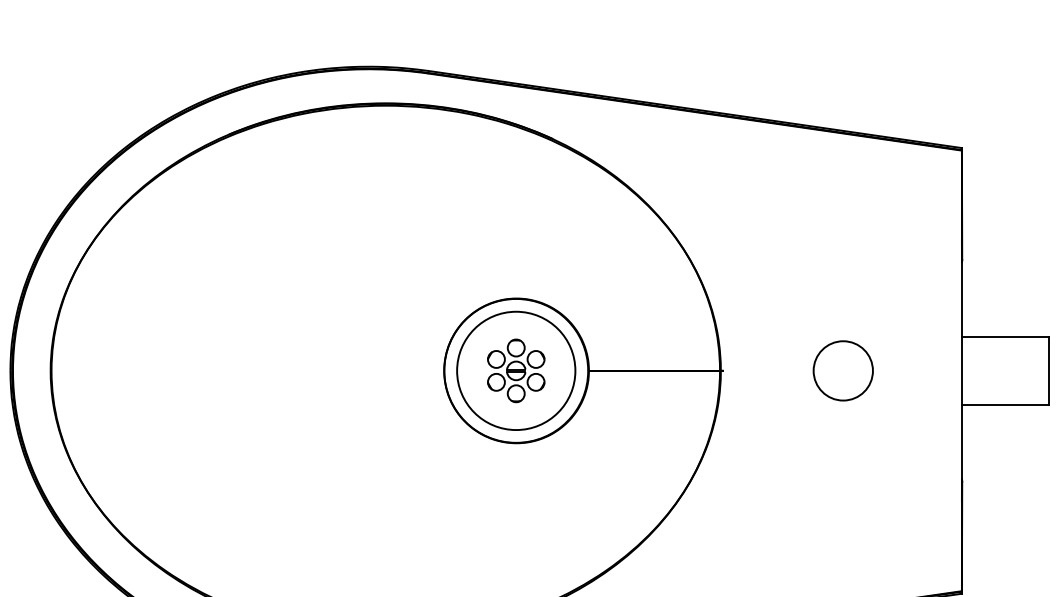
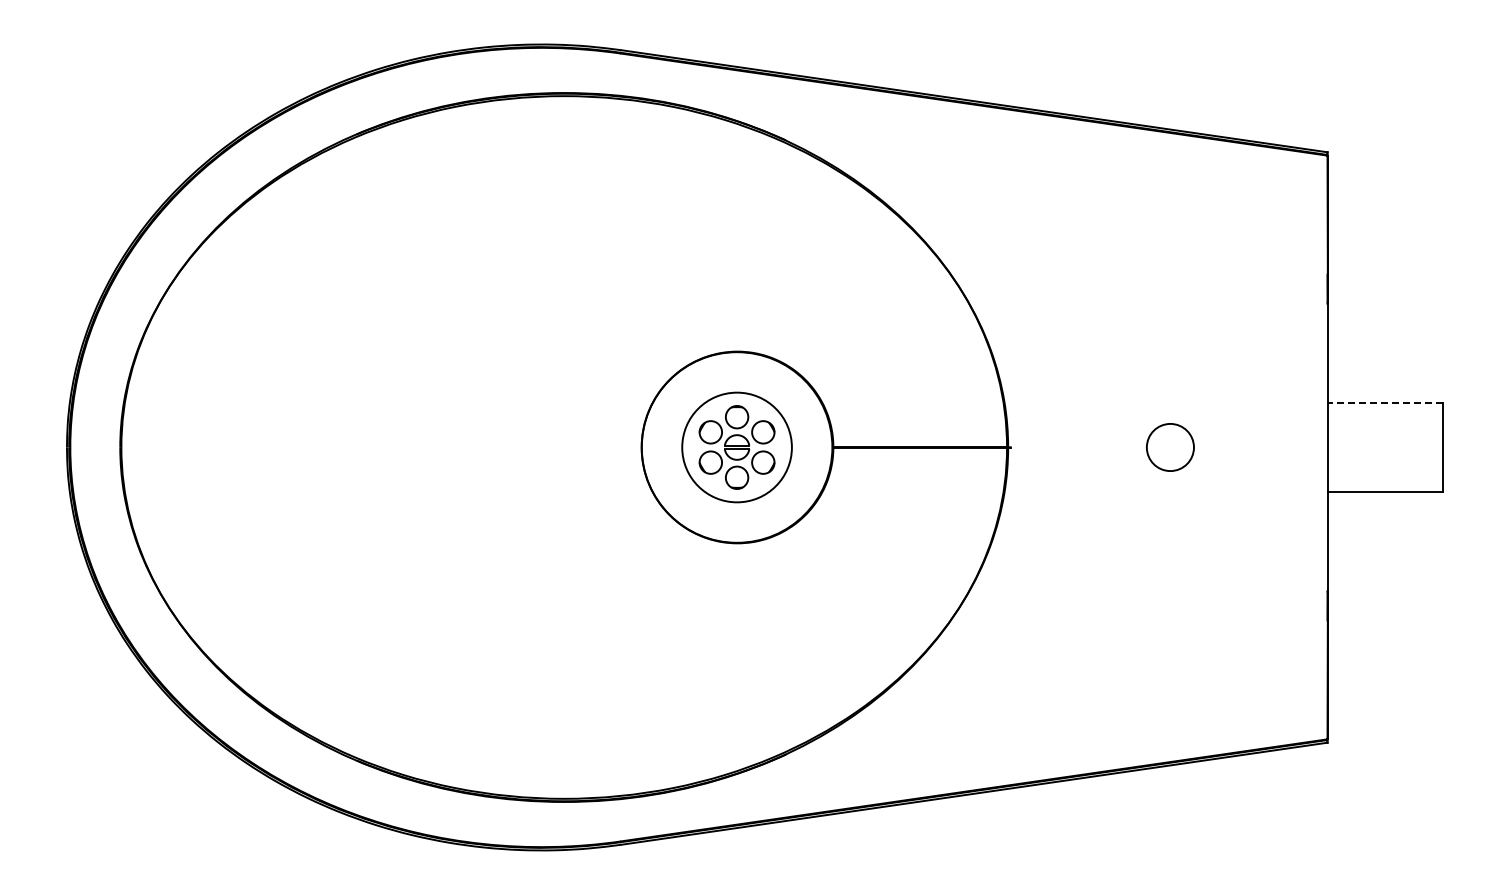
line: (1005, 336) -> (1385, 402), solid -> dashed
circle: (515, 370) -> (736, 447), size x0.7
circle: (843, 370) -> (1170, 447), size x0.6

